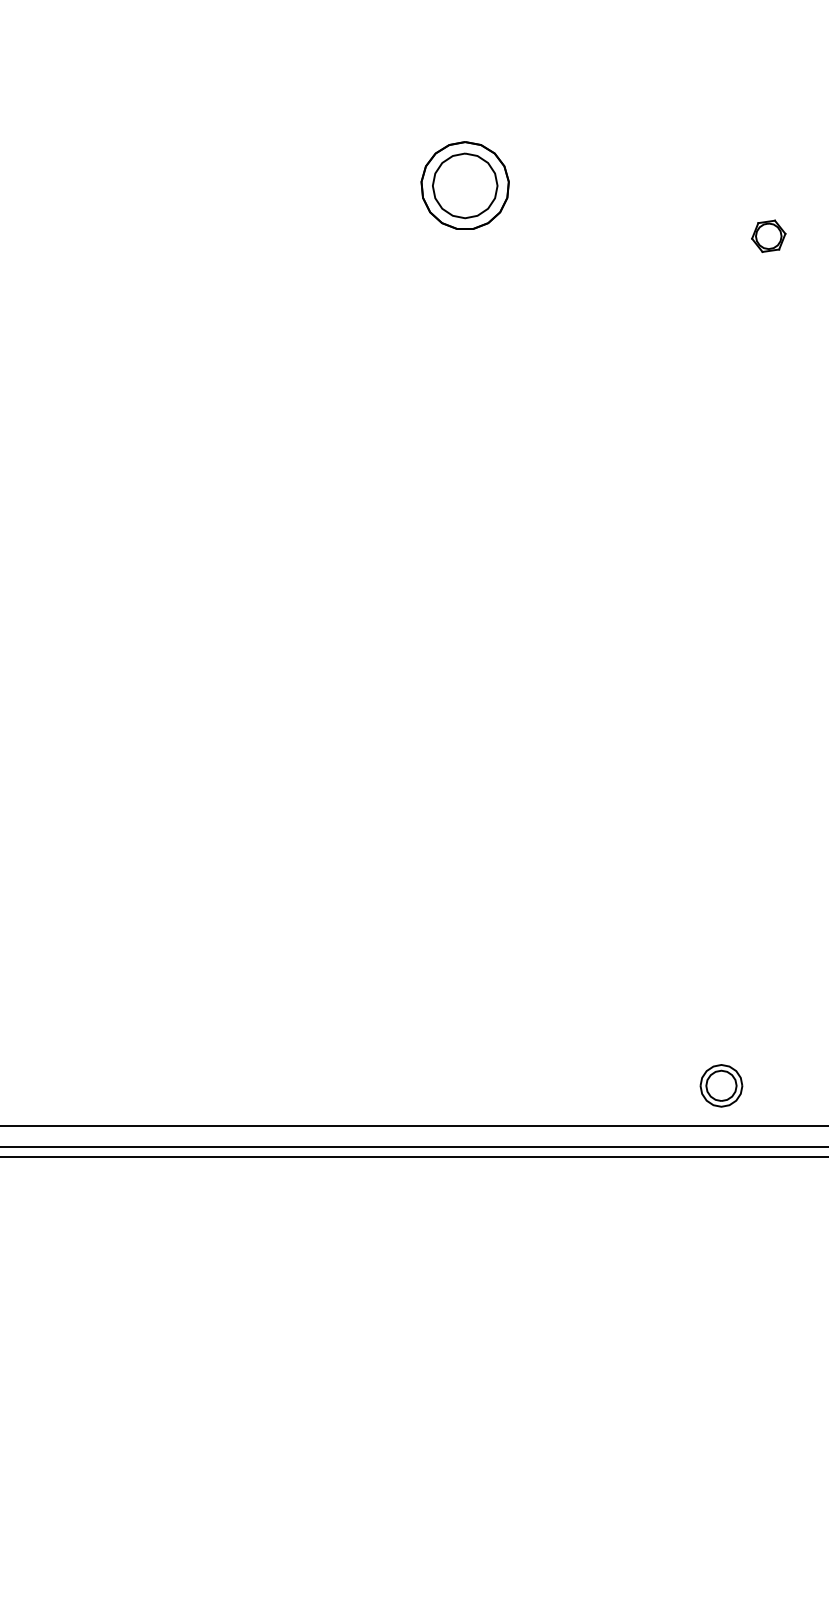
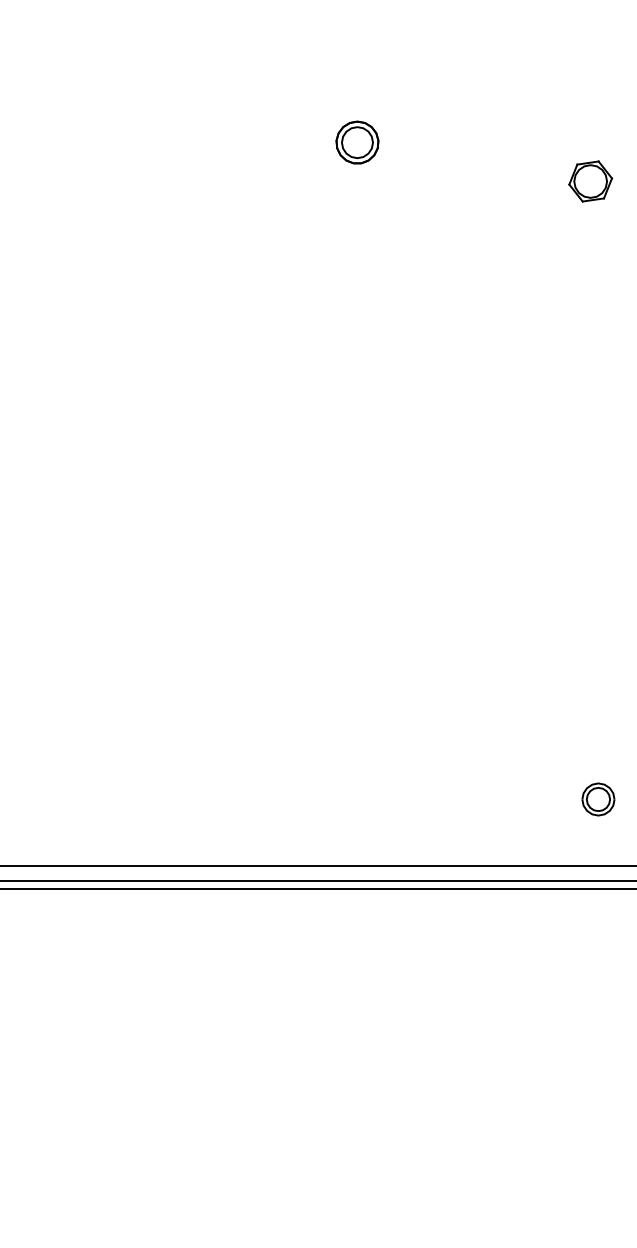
part: (465, 185) -> (357, 142), size x0.62
part: (768, 236) -> (590, 181), size x1.67
part: (721, 1085) -> (598, 799), moved

